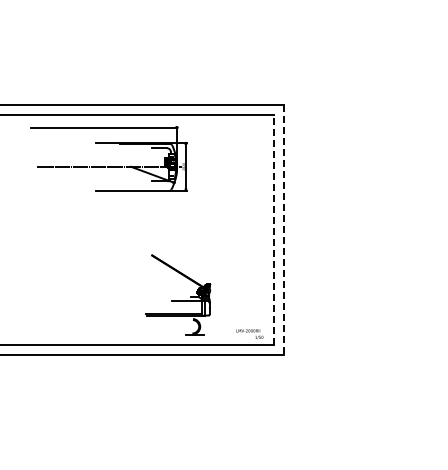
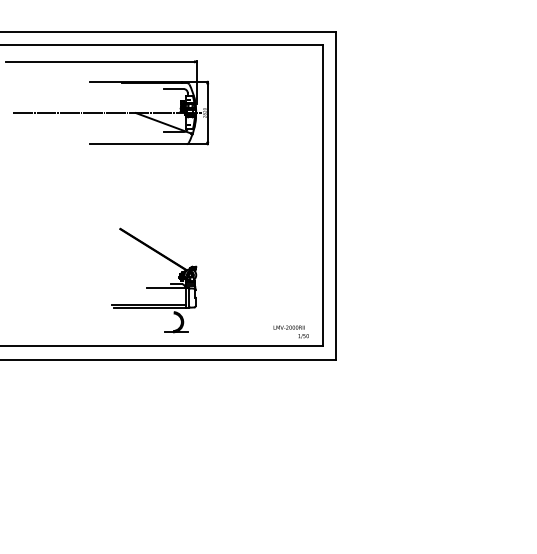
line: (273, 229) -> (322, 195), dashed -> solid
line: (283, 230) -> (335, 196), dashed -> solid
part: (178, 294) -> (154, 280), moved

